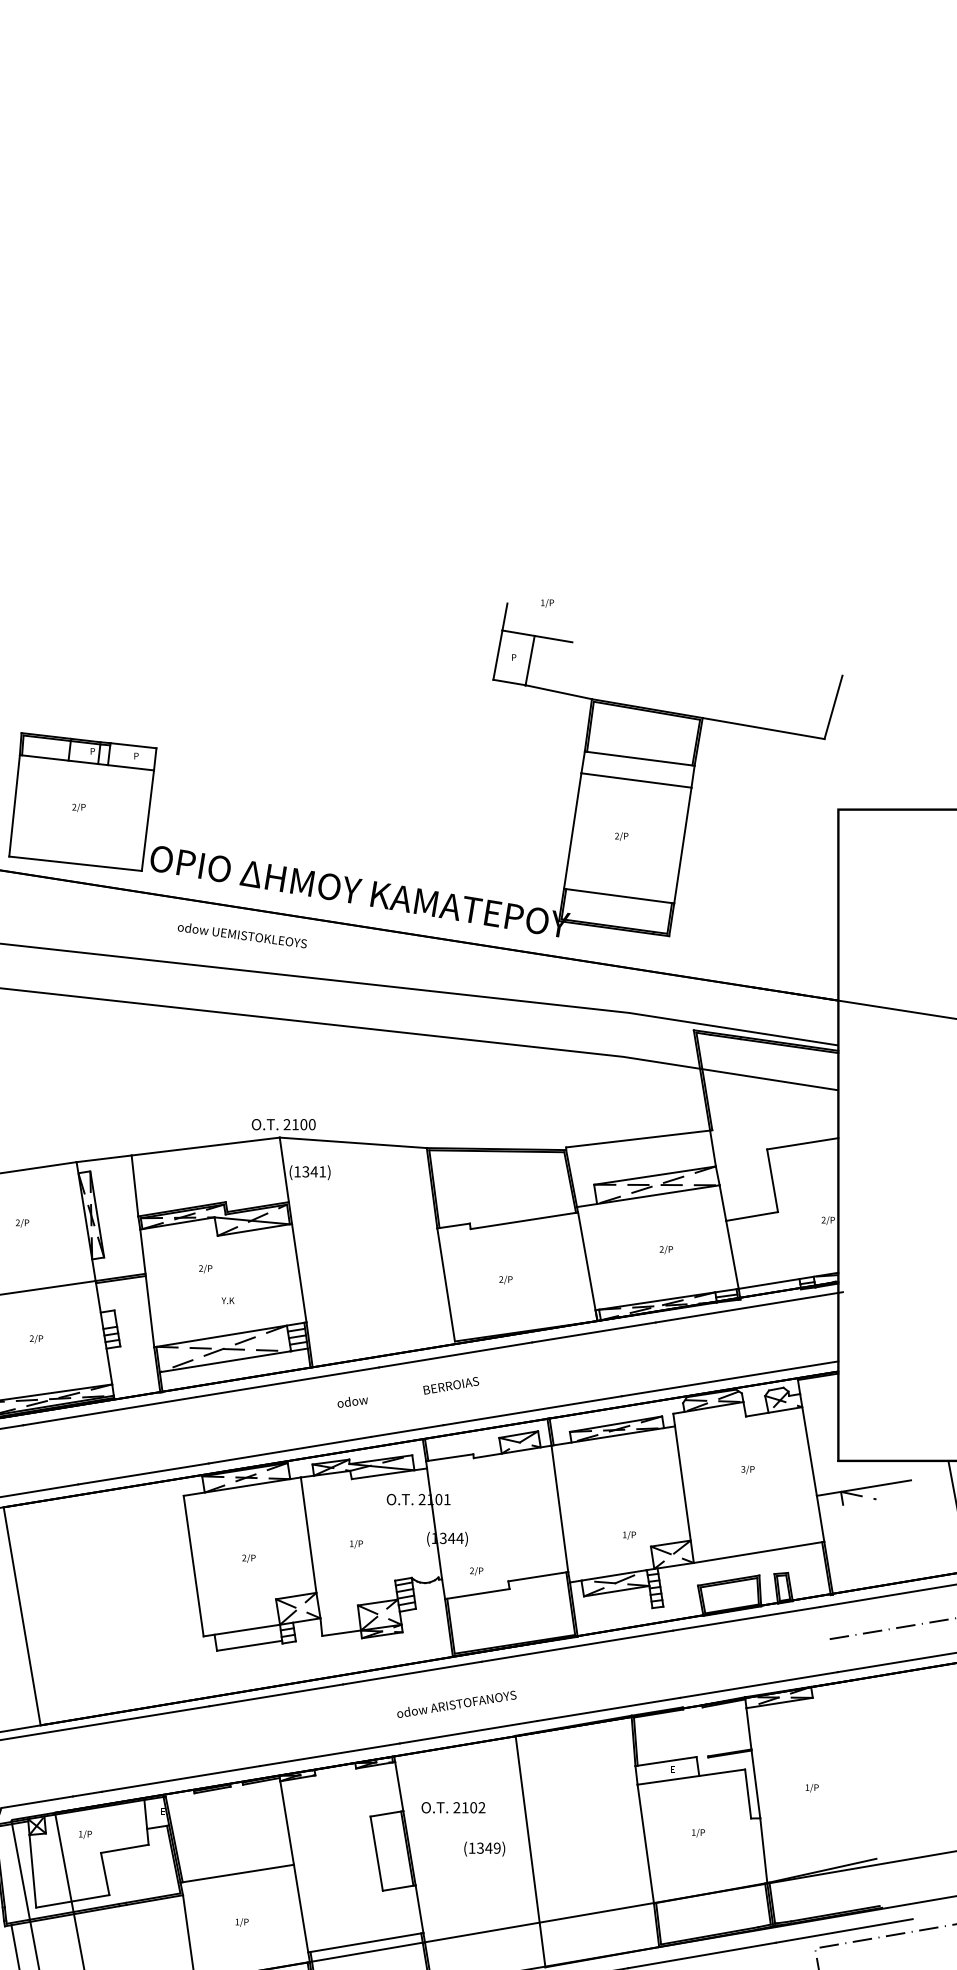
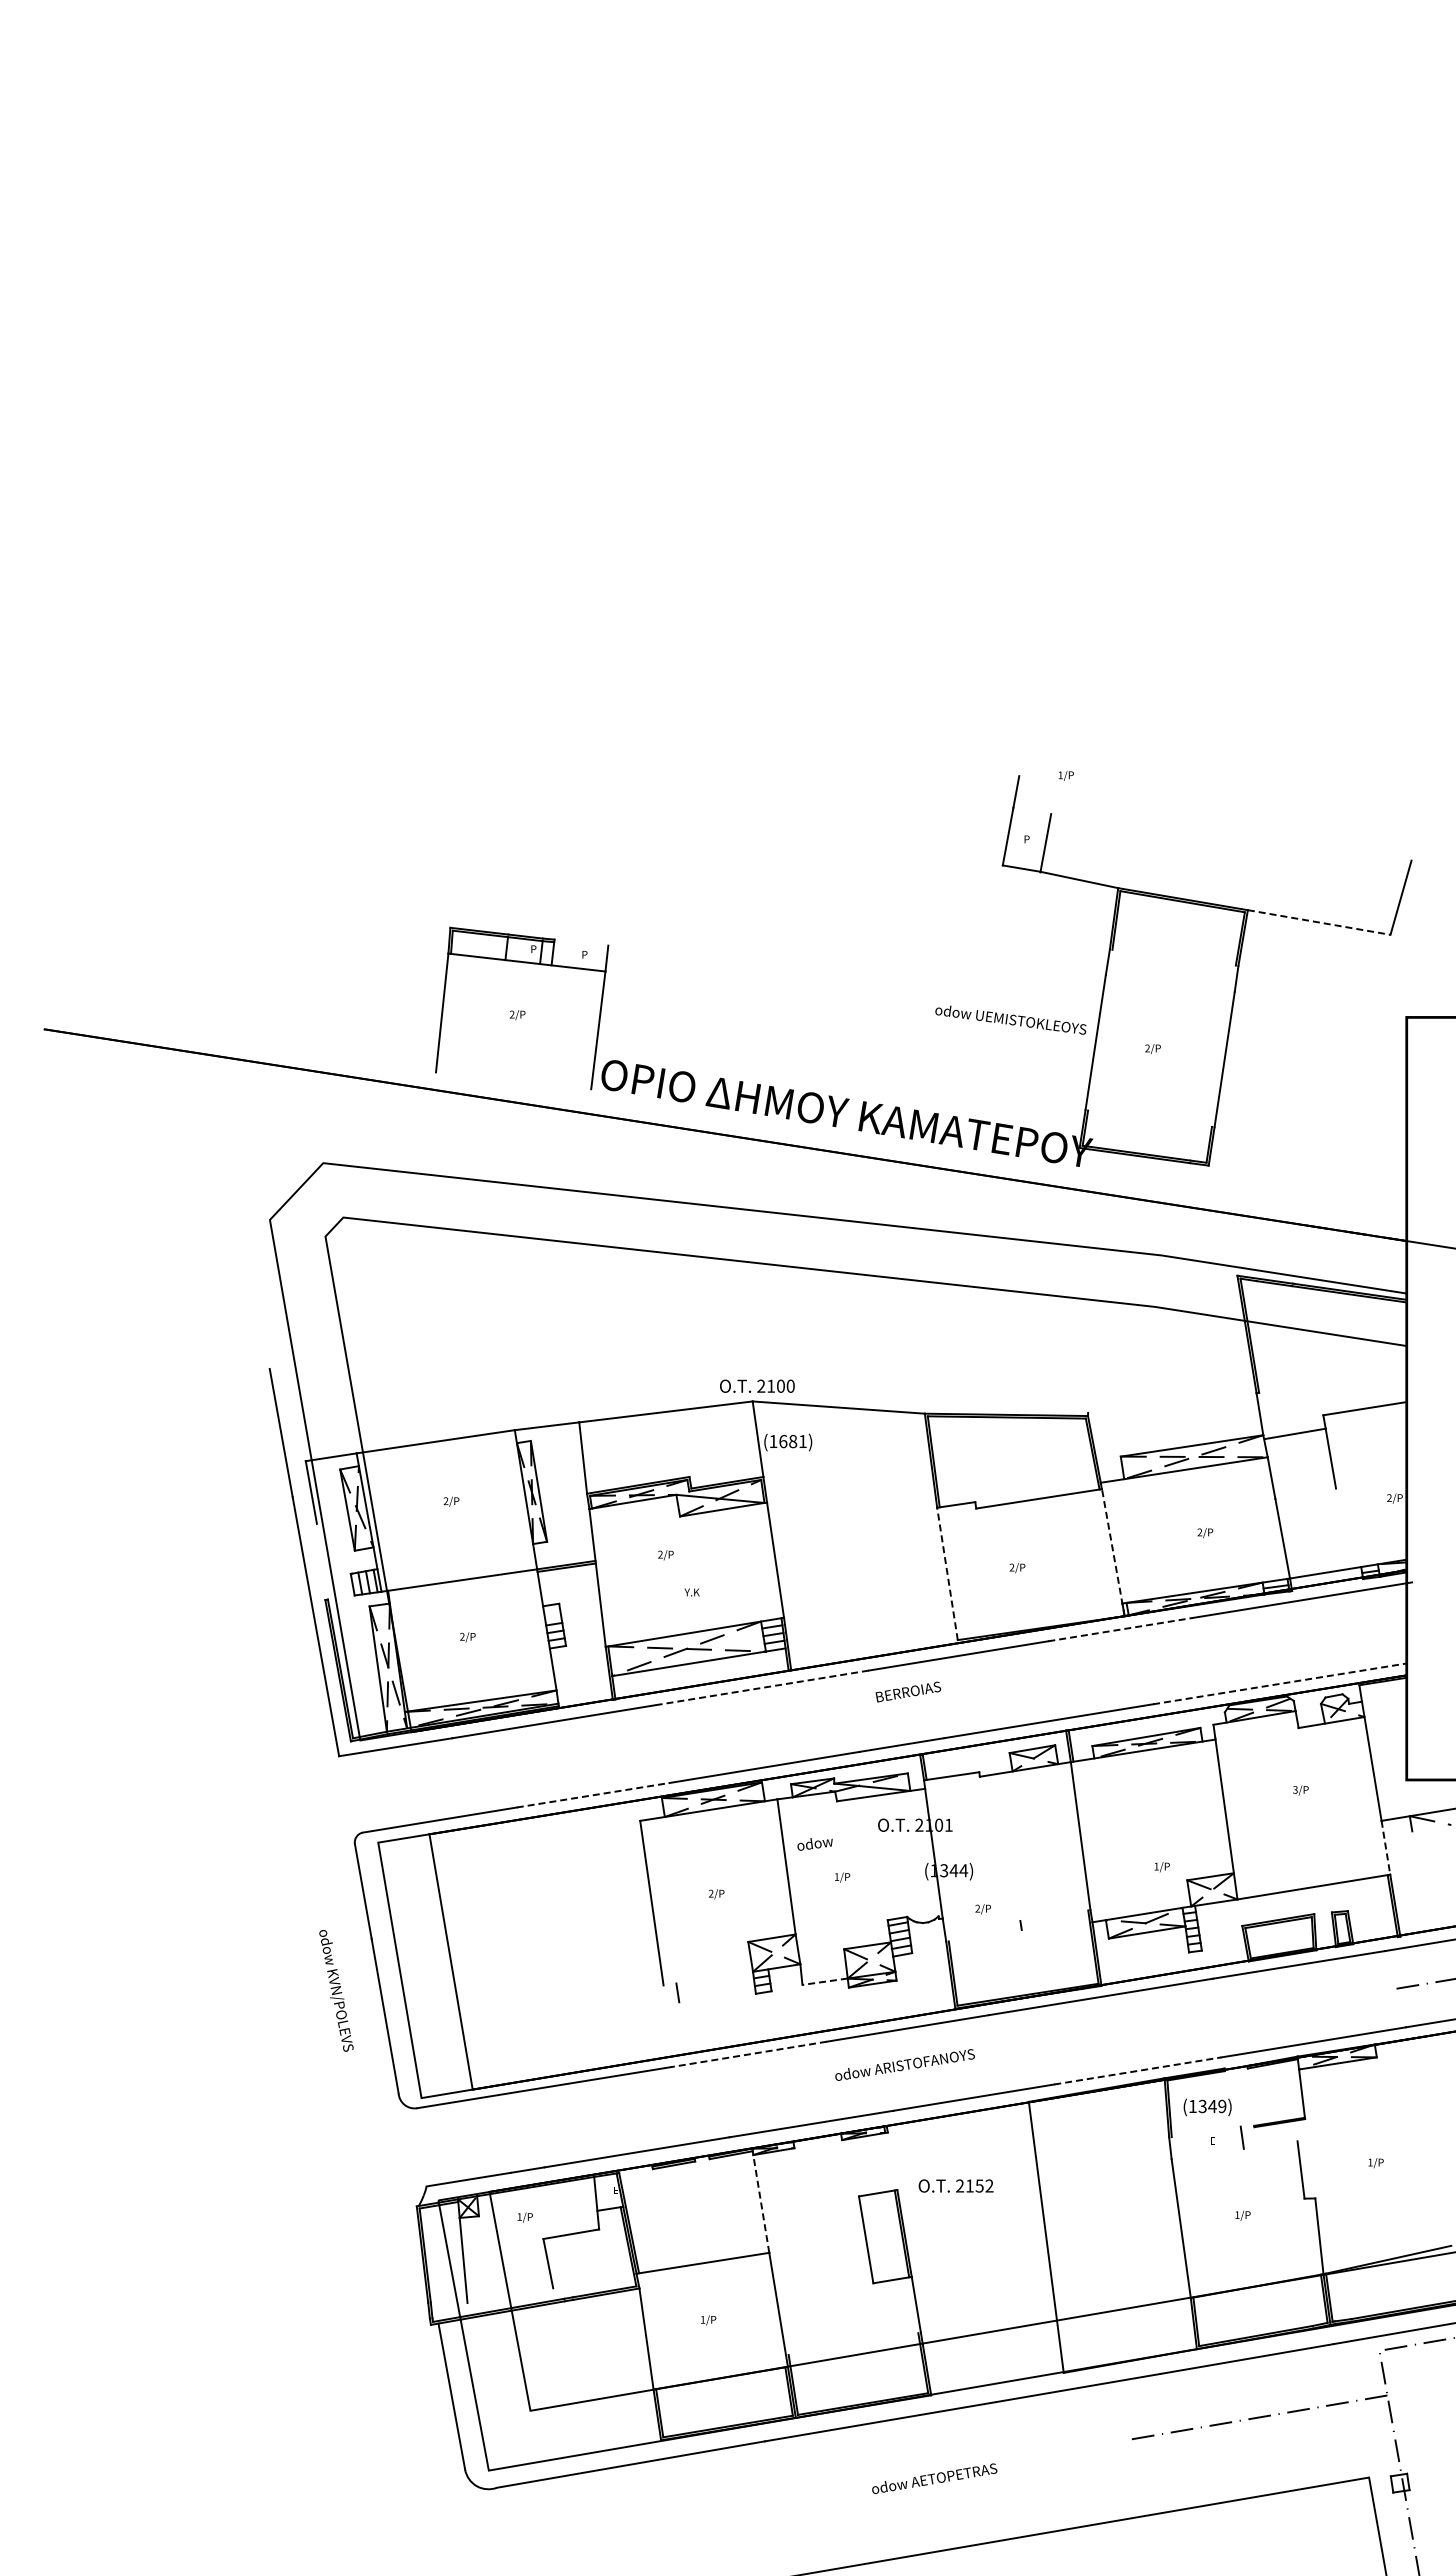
line: (537, 636) -> (1054, 814), removed
line: (763, 728) -> (1319, 922), solid -> dashed
line: (133, 745) -> (581, 942), removed
line: (639, 758) -> (1173, 957), removed
line: (635, 779) -> (1169, 982), removed
line: (75, 863) -> (513, 1080), removed
line: (618, 895) -> (1149, 1118), removed
text: (242, 935) -> (1010, 1019), moved
line: (638, 1138) -> (1172, 1402), removed
text: (310, 1171) -> (788, 1441), (1341) -> (1681)
line: (751, 1216) -> (1295, 1433), moved
line: (587, 1266) -> (1113, 1552), solid -> dashed
line: (446, 1284) -> (947, 1573), solid -> dashed
line: (594, 1332) -> (1121, 1629), solid -> dashed
line: (730, 1378) -> (1280, 1683), solid -> dashed
line: (287, 1381) -> (761, 1687), solid -> dashed
text: (451, 1385) -> (908, 1691), moved
text: (352, 1402) -> (814, 1844), moved
line: (143, 1474) -> (593, 1795), solid -> dashed
line: (820, 1519) -> (1385, 1848), solid -> dashed
line: (538, 1576) -> (1055, 1915), removed
line: (476, 1593) -> (983, 1935), removed
line: (242, 1630) -> (708, 1978), removed
line: (341, 1633) -> (825, 1981), solid -> dashed
line: (249, 1645) -> (717, 1996), removed
line: (276, 1695) -> (748, 2054), solid -> dashed
text: (456, 1703) -> (904, 2064), moved
line: (608, 1709) -> (1137, 2070), solid -> dashed
line: (665, 1761) -> (1204, 2131), removed
line: (691, 1777) -> (1234, 2150), removed
line: (755, 1783) -> (1309, 2157), removed
line: (399, 1786) -> (892, 2161), removed
text: (473, 1807) -> (979, 2185), 2102 -> 2152
line: (287, 1822) -> (761, 2203), solid -> dashed
text: (484, 1849) -> (1207, 2107), moved
line: (72, 1901) -> (510, 2295), removed
line: (365, 1942) -> (853, 2343), removed

